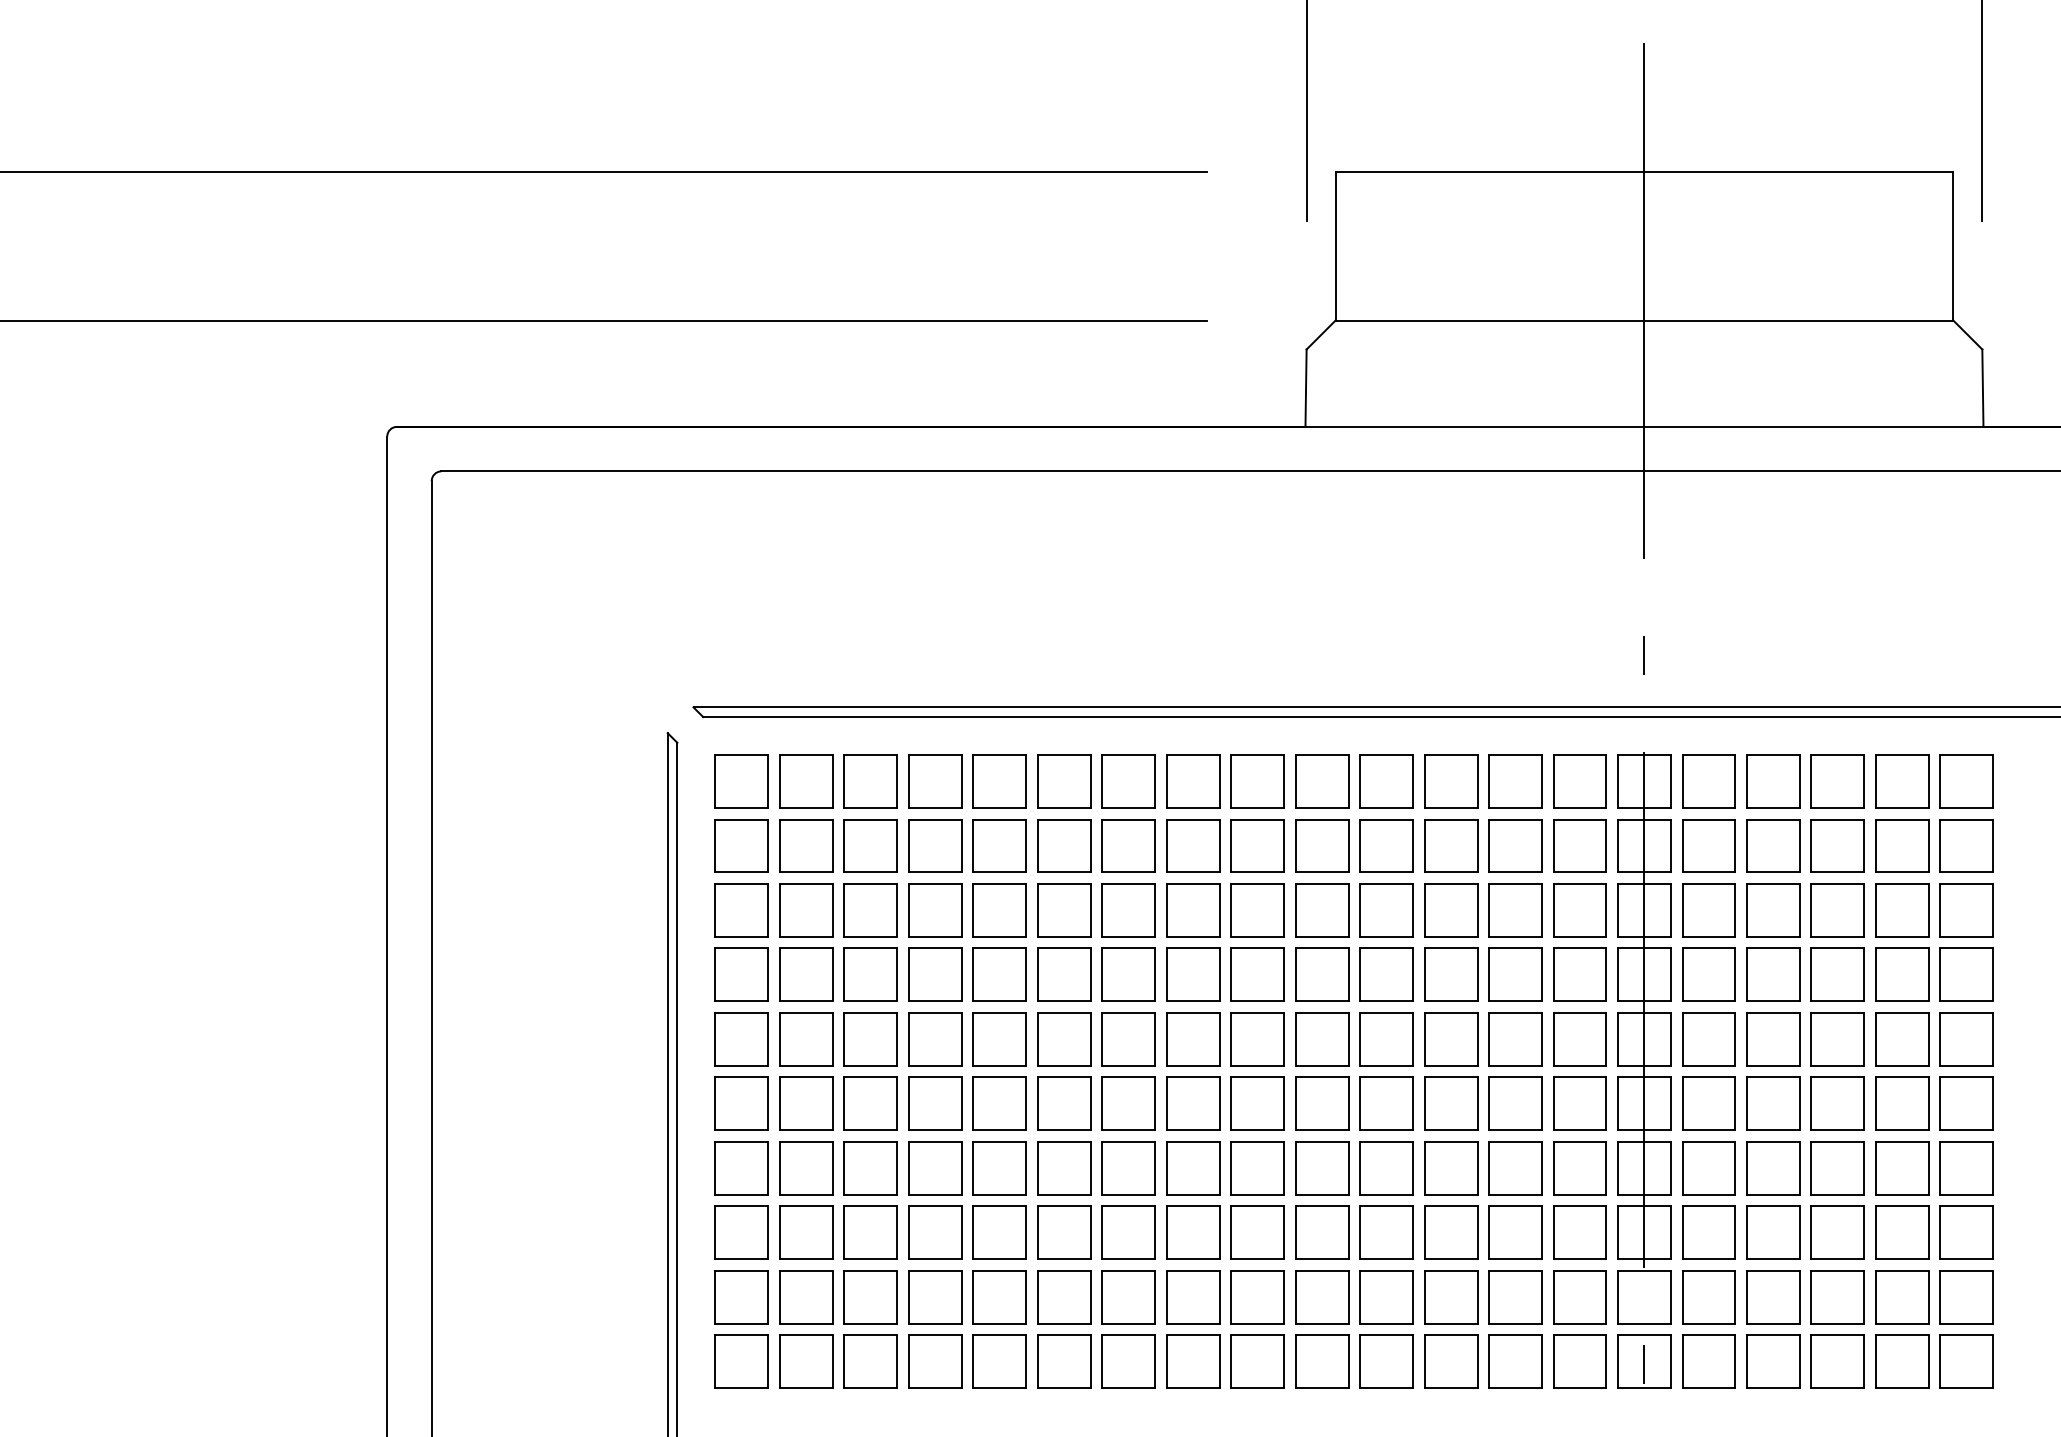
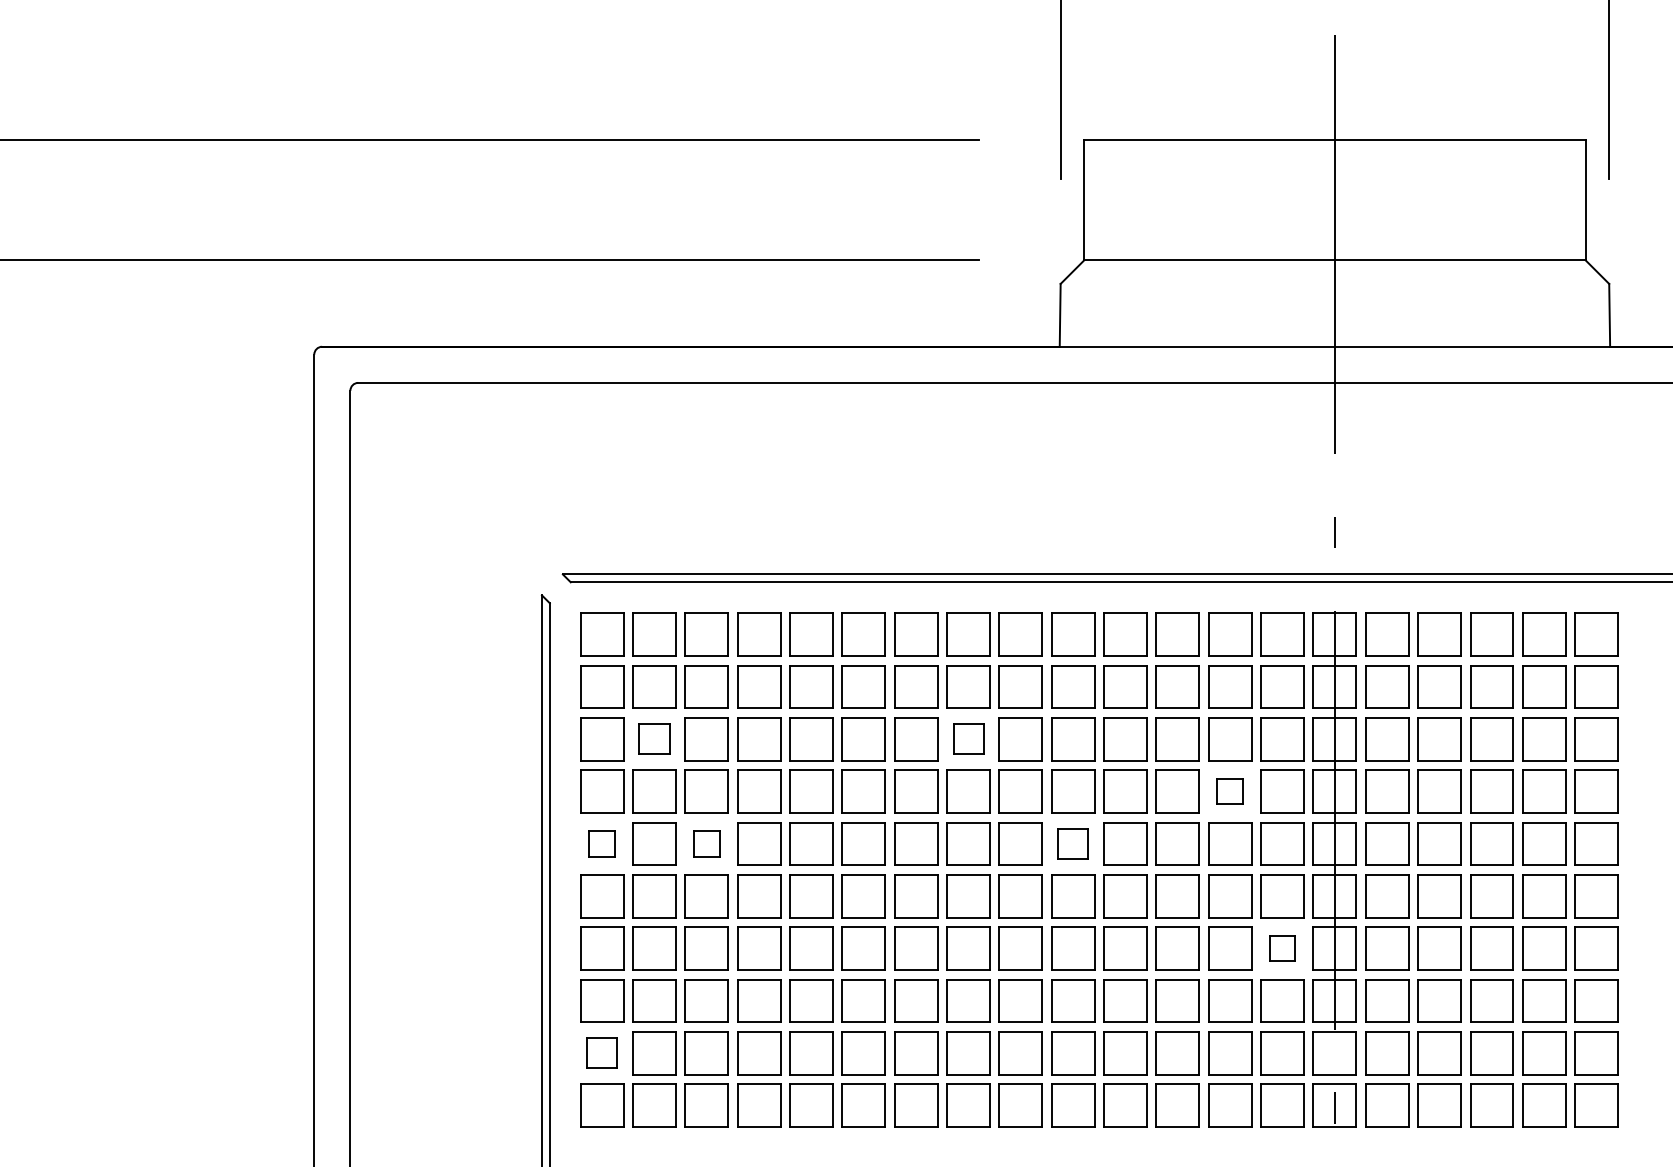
part: (806, 910) -> (654, 739), size x0.7
part: (1193, 910) -> (968, 739), size x0.7
part: (1515, 974) -> (1230, 791), size x0.6
part: (742, 1038) -> (602, 843), size x0.6
part: (870, 1038) -> (706, 843), size x0.6
part: (1322, 1038) -> (1073, 843), size x0.7
part: (1579, 1168) -> (1282, 948), size x0.6
part: (742, 1297) -> (602, 1053), size x0.7

